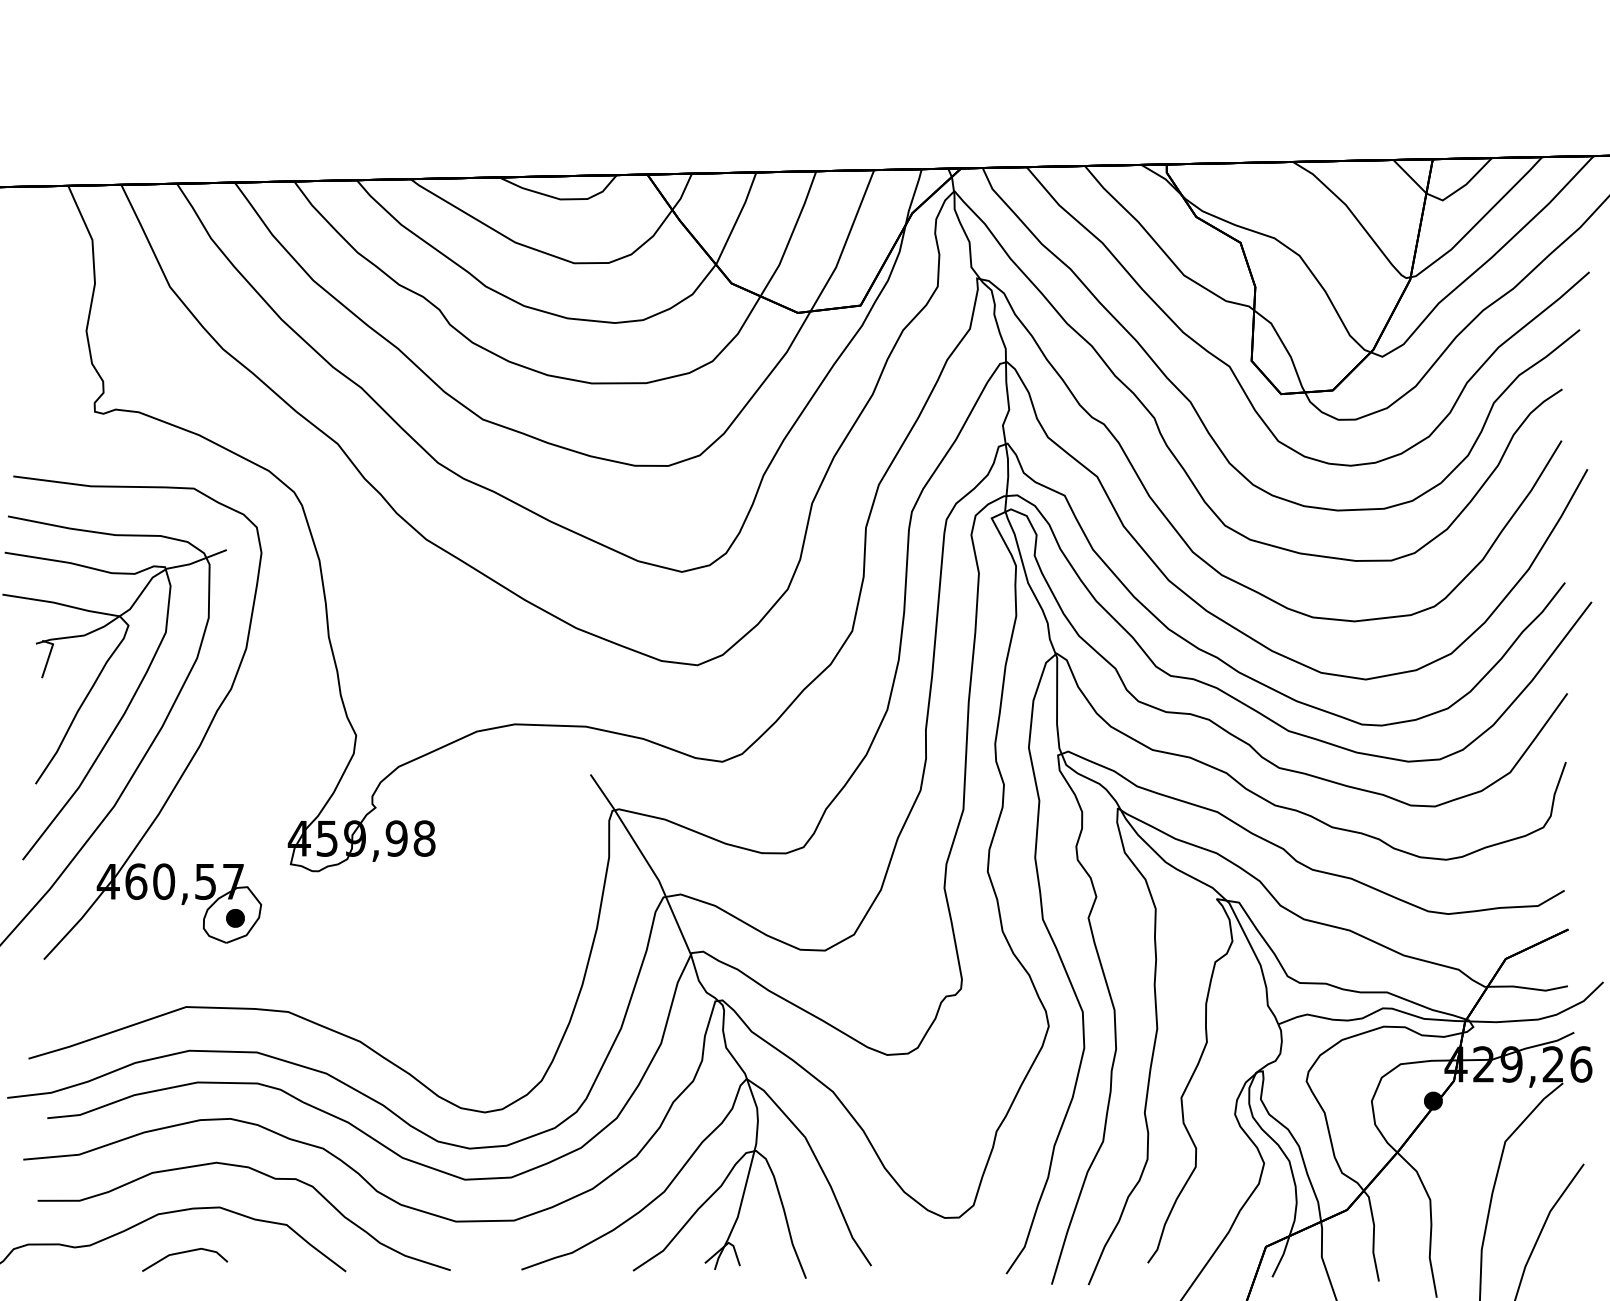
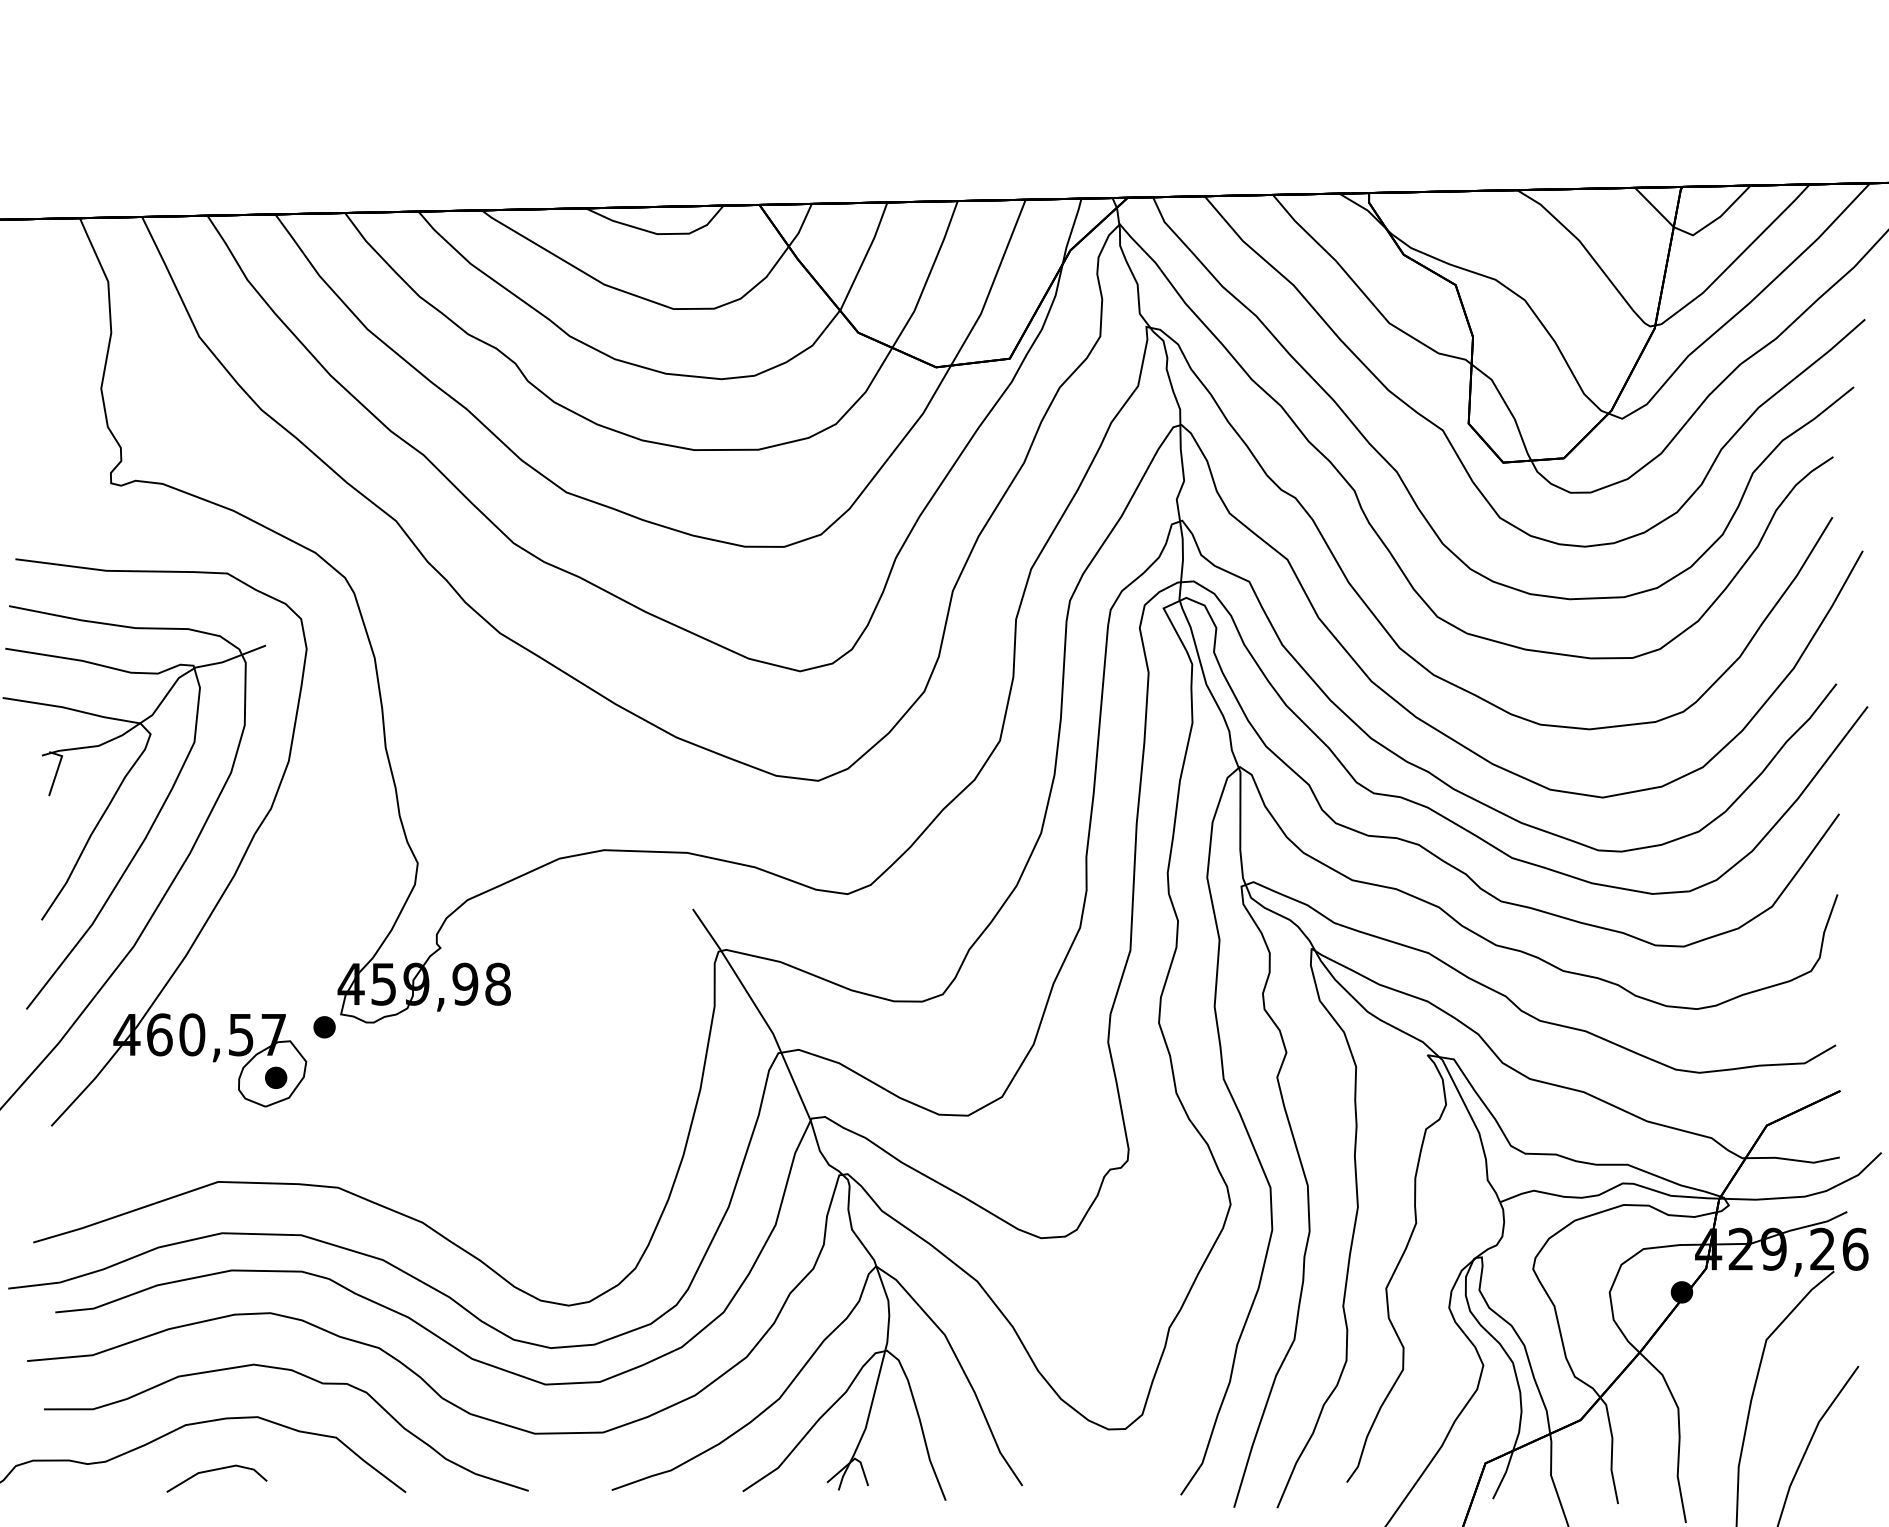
part: (276, 875) -> (324, 1027), added

